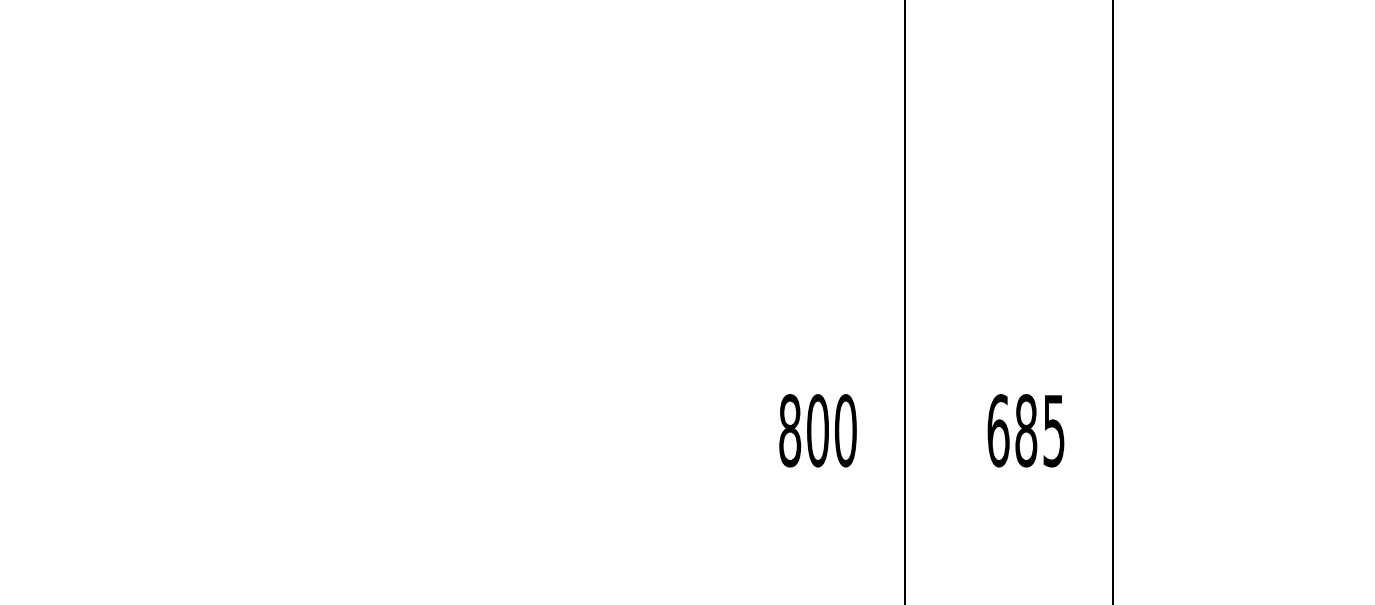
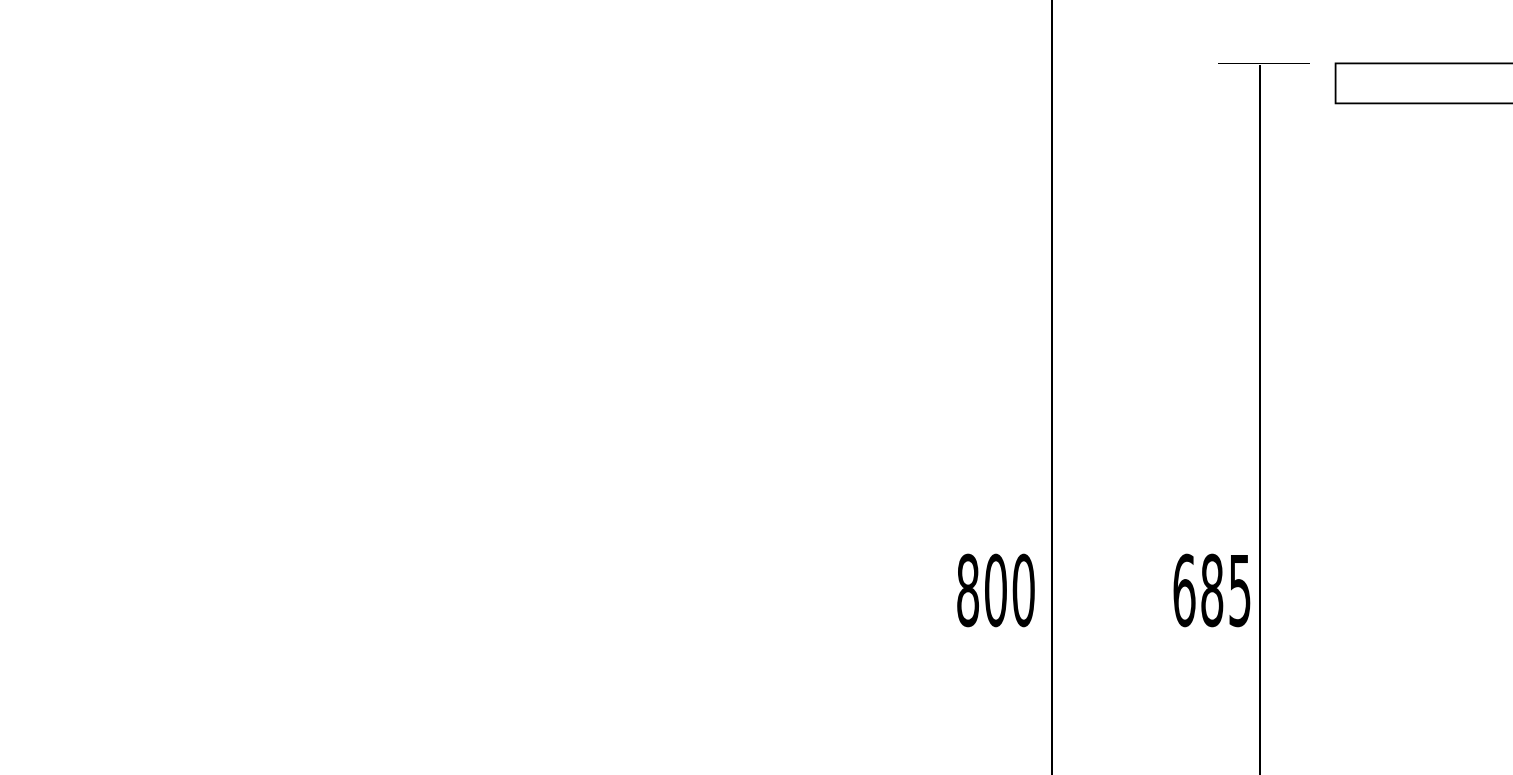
text: (817, 430) -> (995, 590), moved
text: (1025, 430) -> (1211, 590), moved

